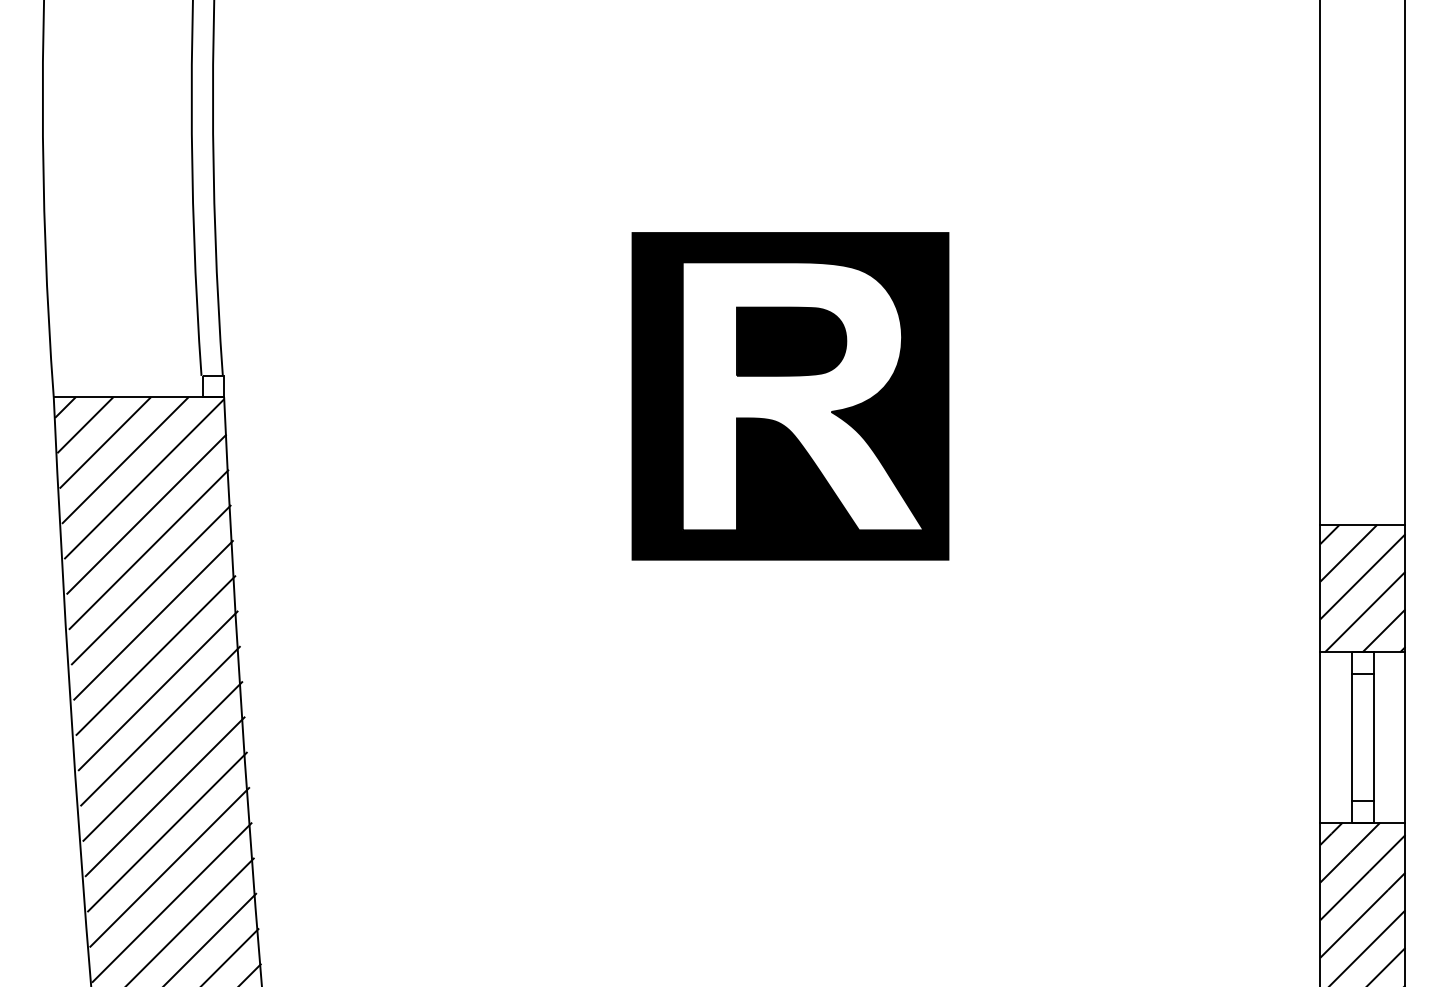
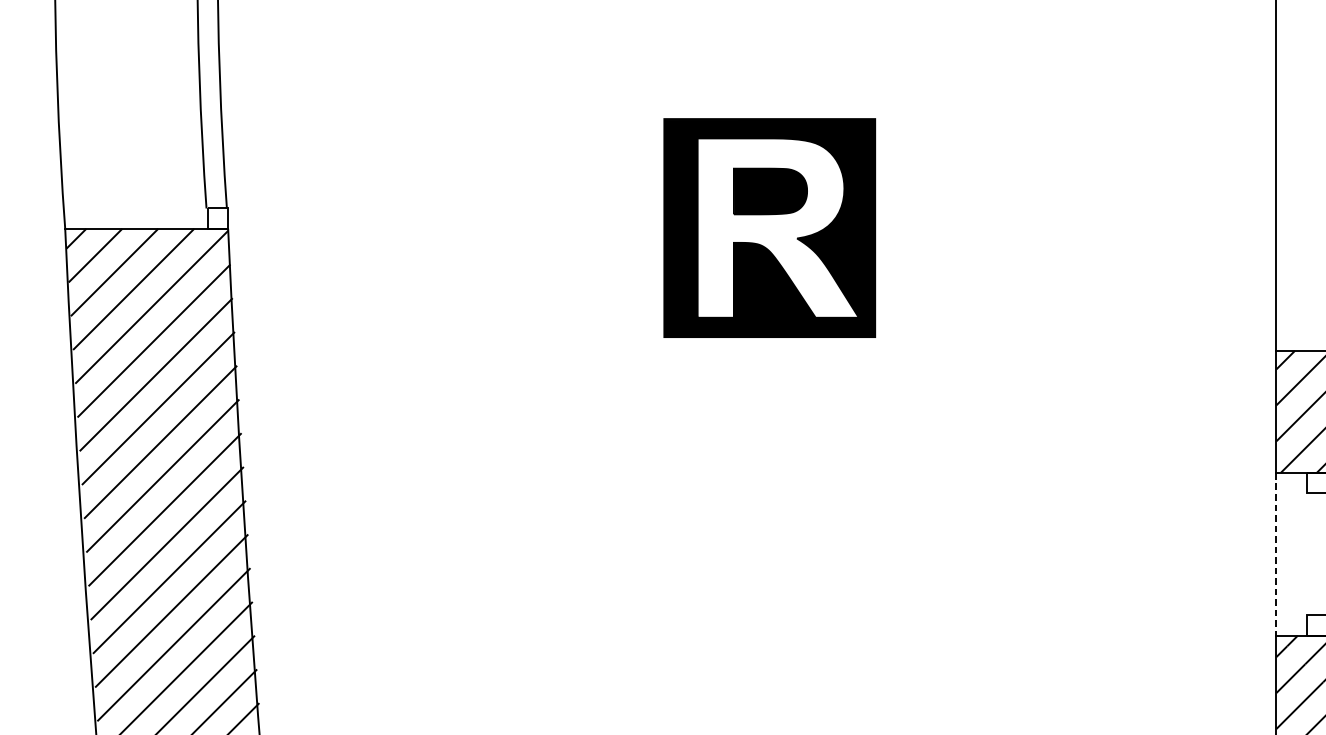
part: (790, 396) -> (769, 228), size x0.7
line: (1352, 737) -> (1307, 554), removed
line: (1320, 738) -> (1276, 555), solid -> dashed

